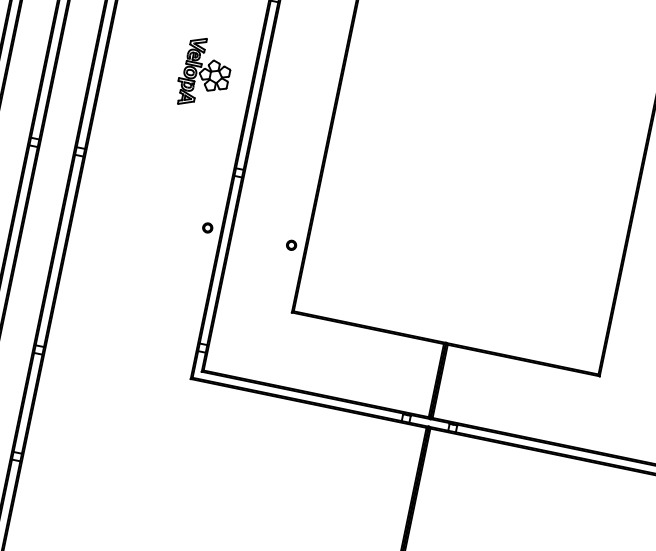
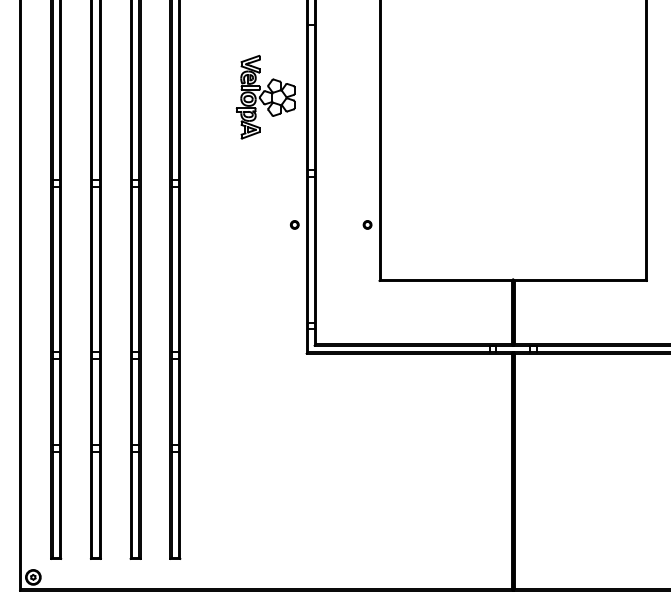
part: (204, 73) -> (265, 96), size x1.4

